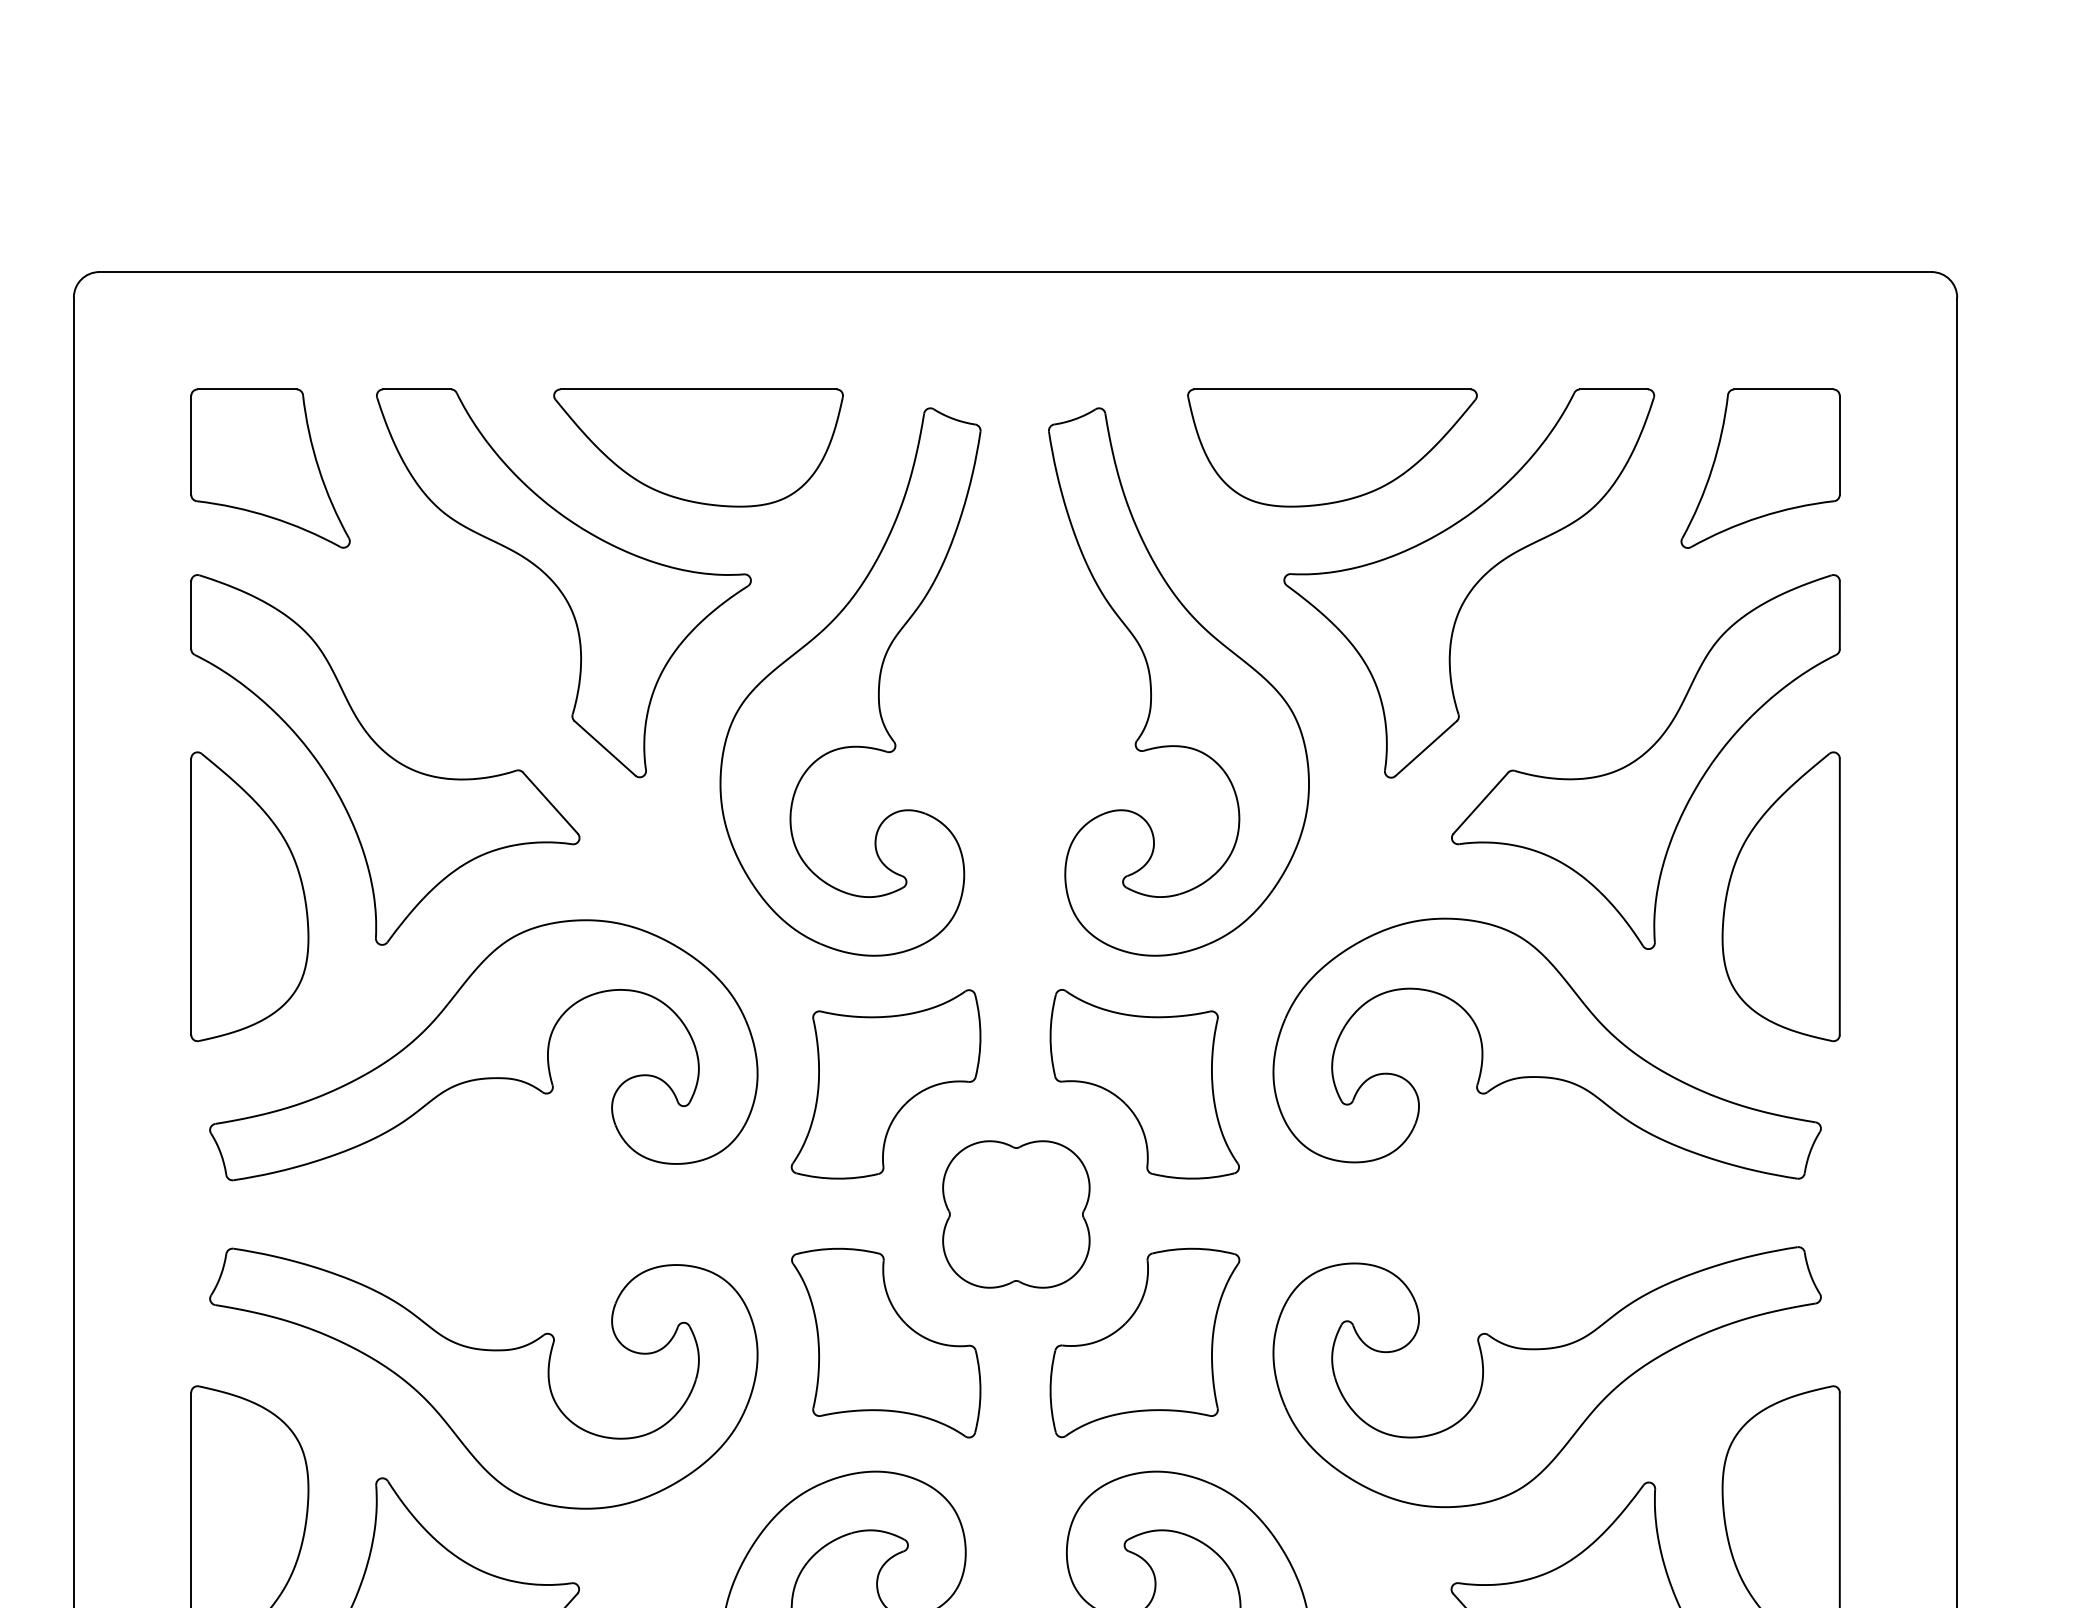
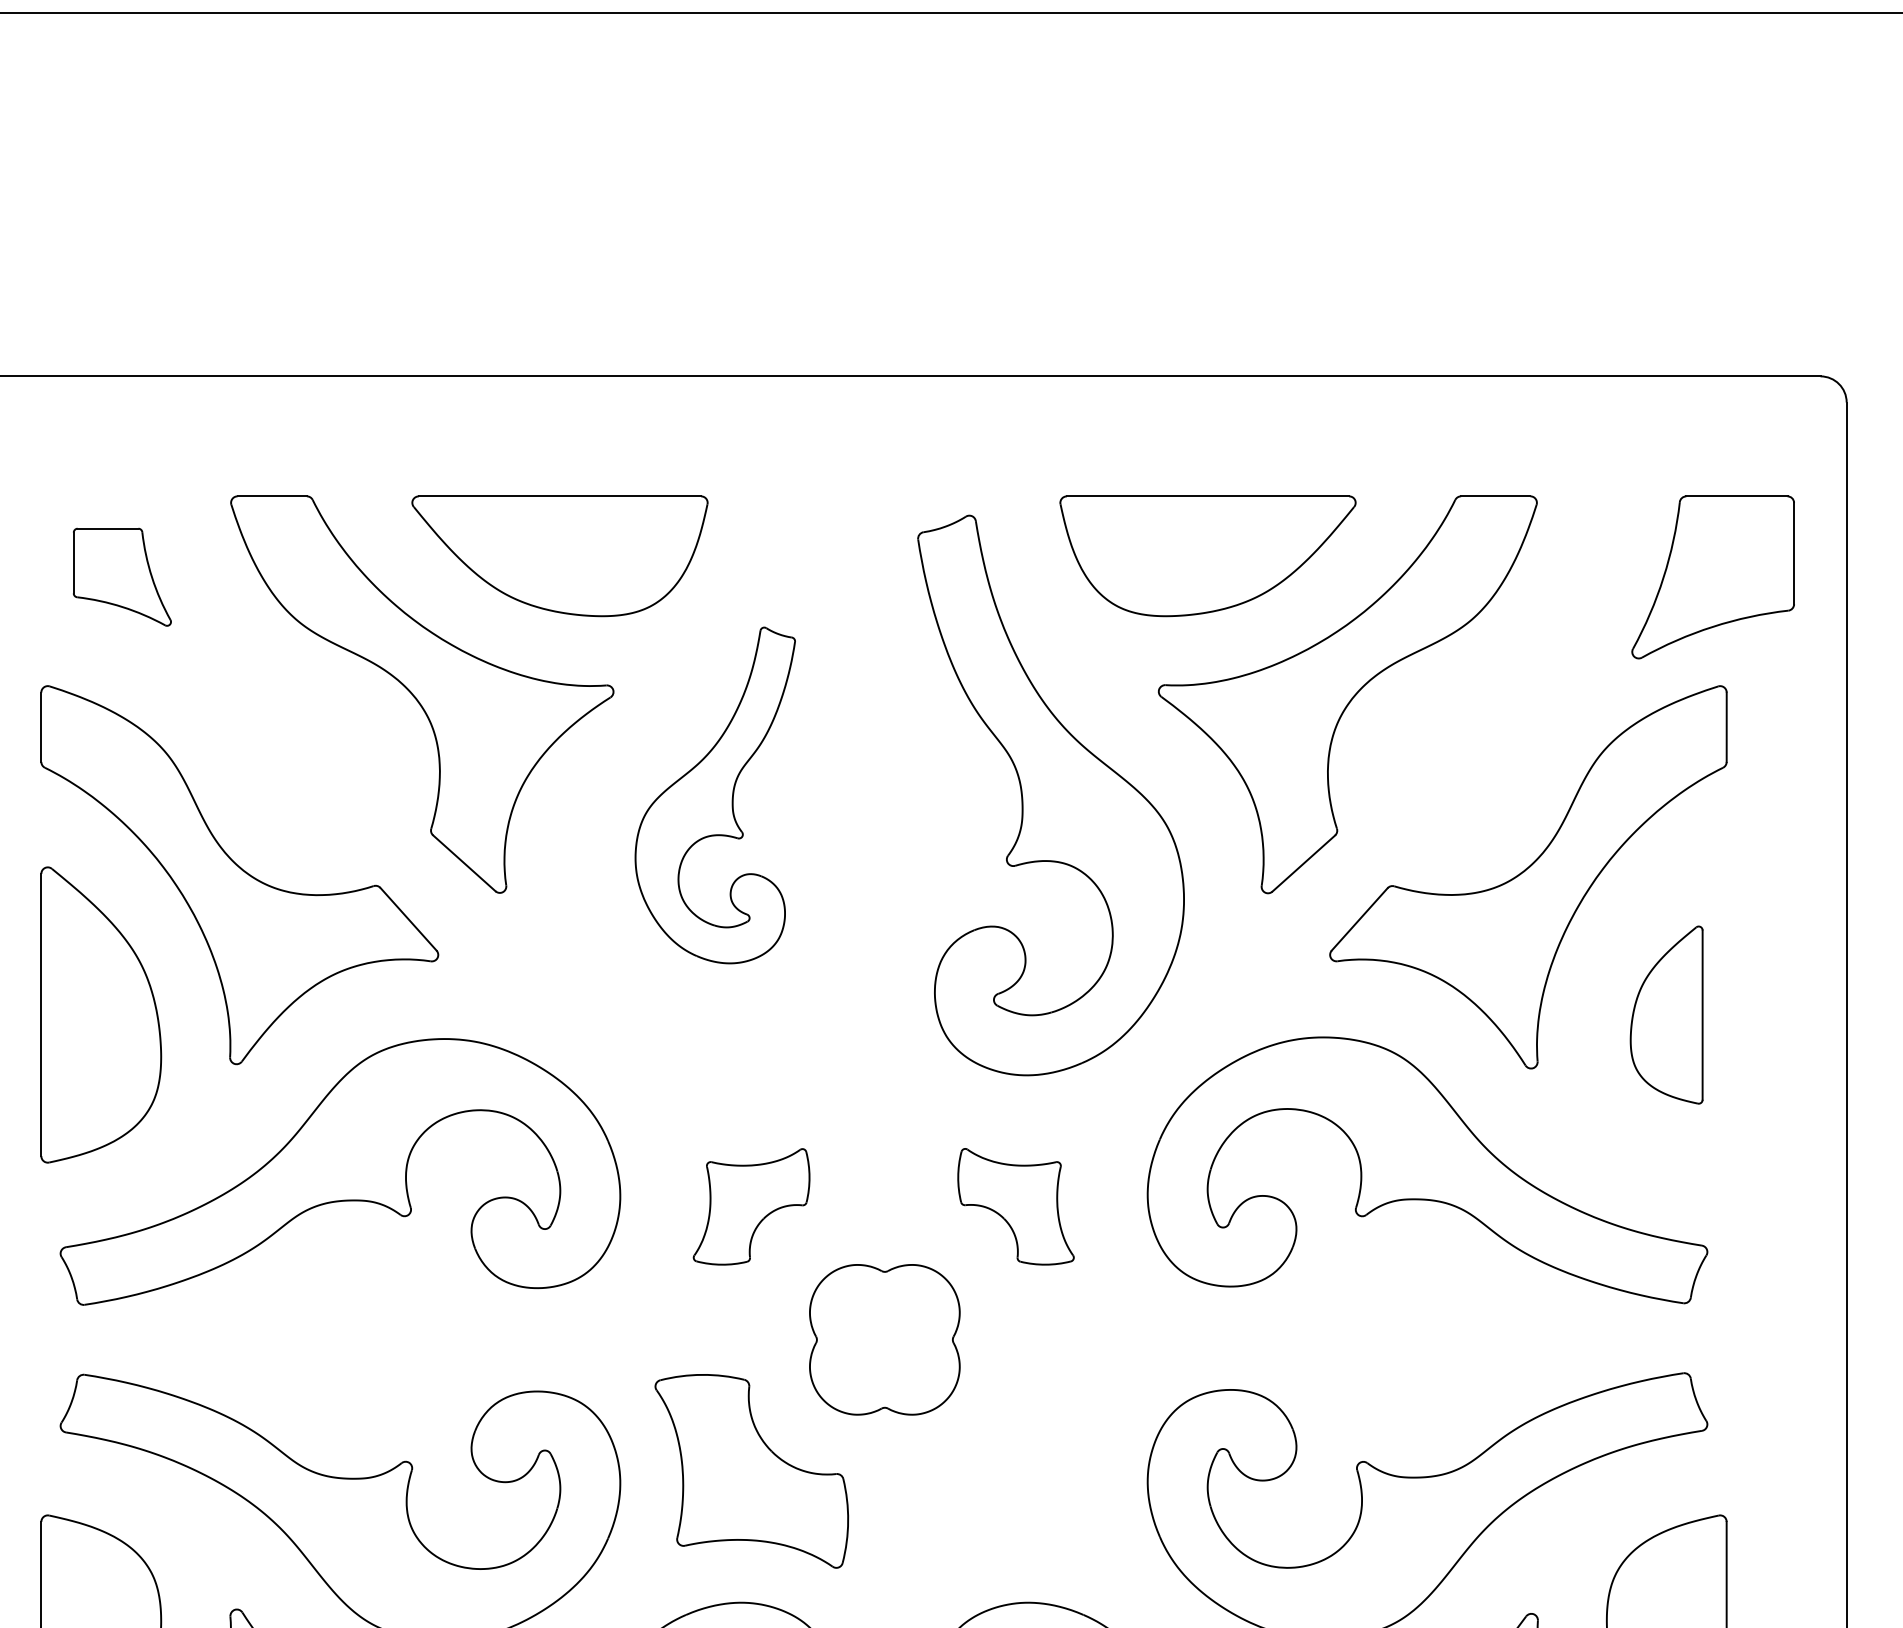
part: (270, 468) -> (122, 577), size x0.6
part: (1760, 468) -> (1713, 577), moved
part: (850, 681) -> (715, 794), size x0.6
part: (1780, 896) -> (1666, 1014), size x0.6
part: (885, 1084) -> (751, 1206), size x0.6
part: (1144, 1084) -> (1015, 1206), size x0.6
part: (1144, 1342) -> (1015, 1470), removed

